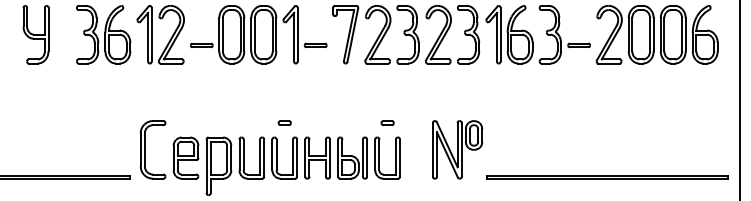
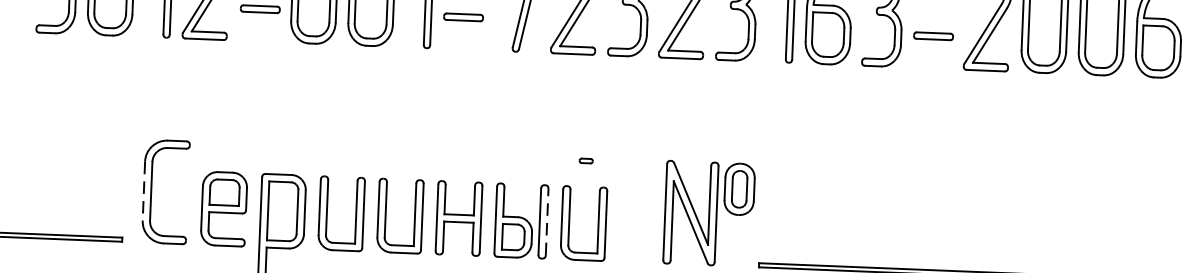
part: (284, 122) -> (402, 152), removed
part: (387, 122) -> (586, 160), size x0.6
line: (140, 150) -> (143, 192), solid -> dashed
line: (367, 158) -> (547, 222), solid -> dashed

